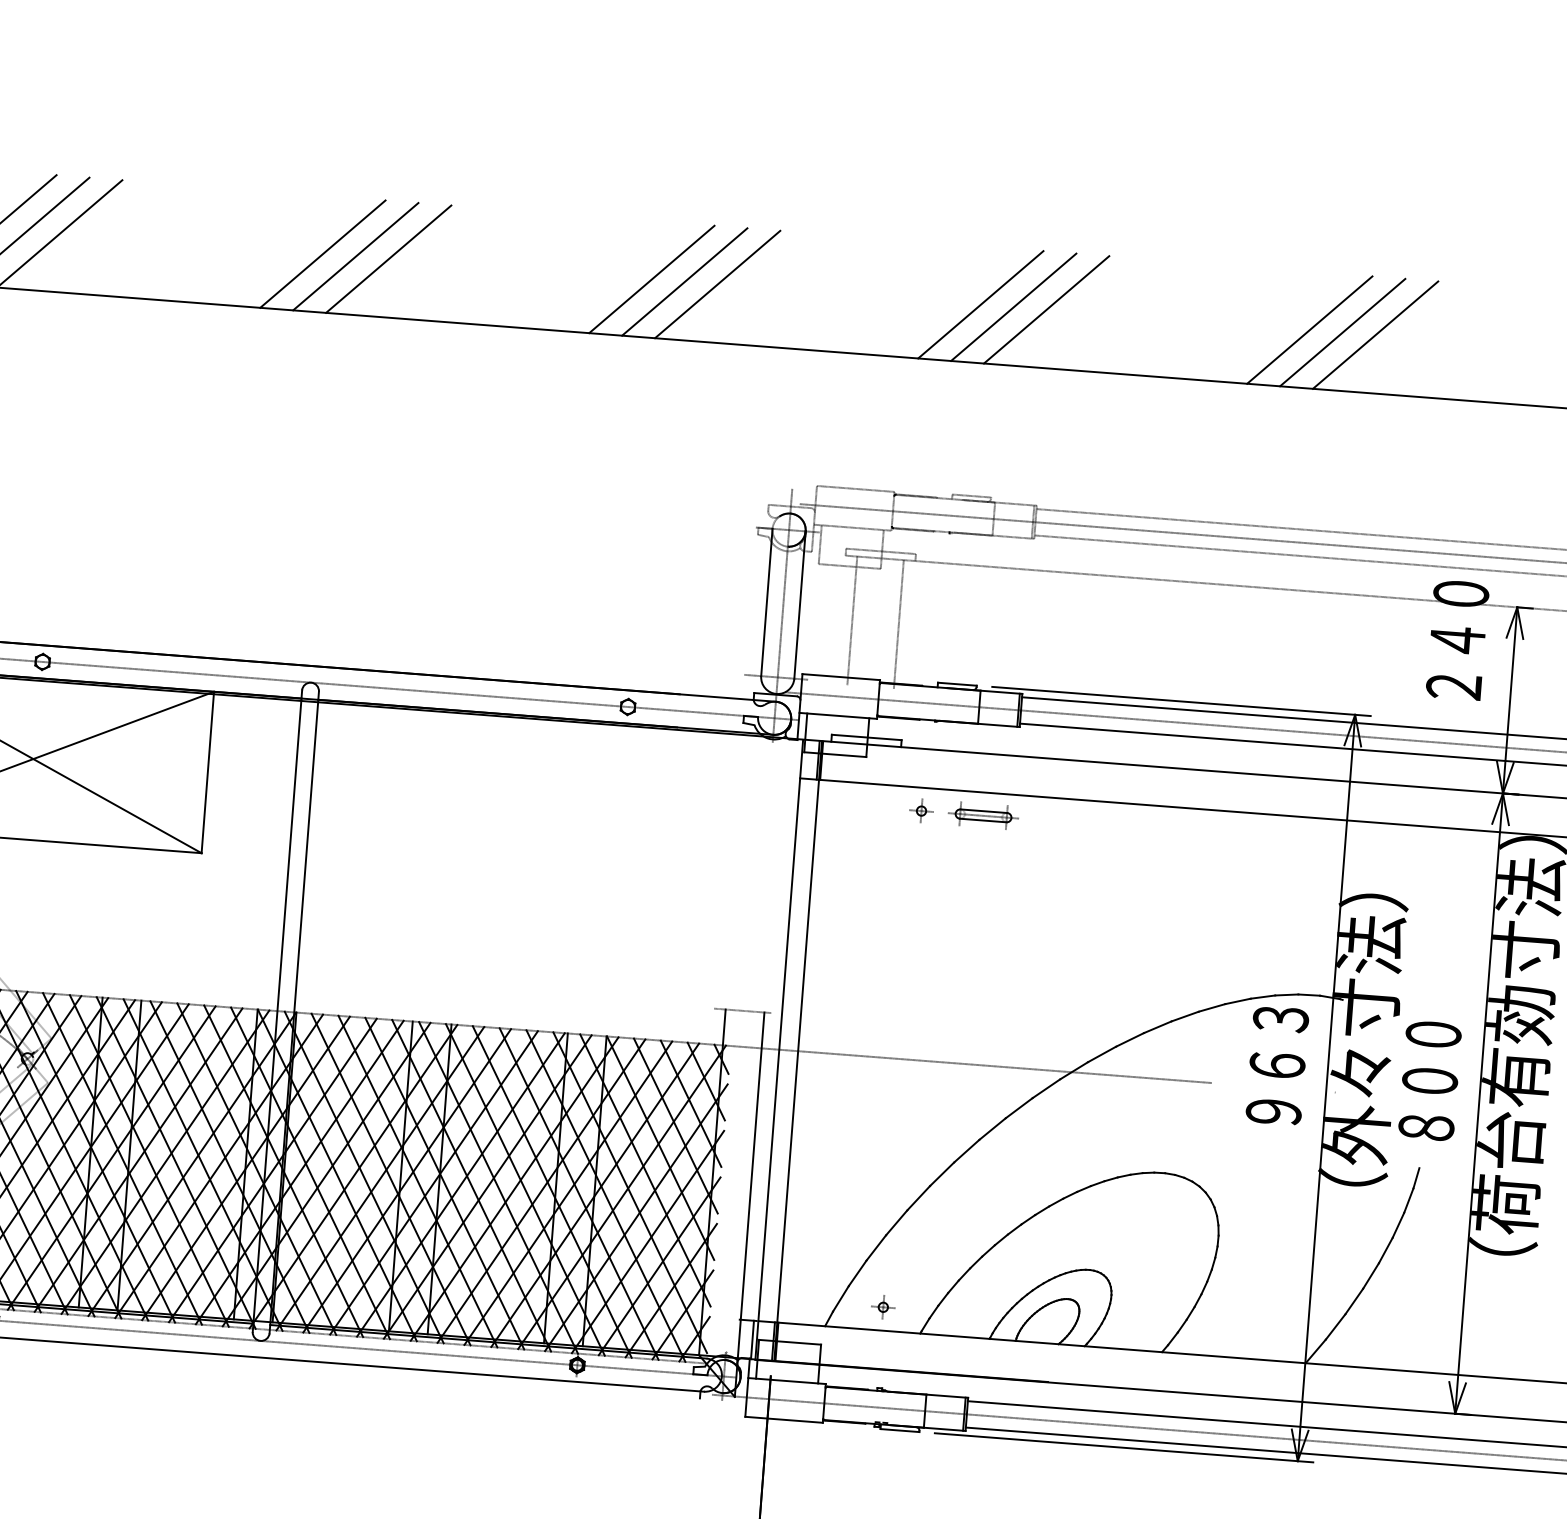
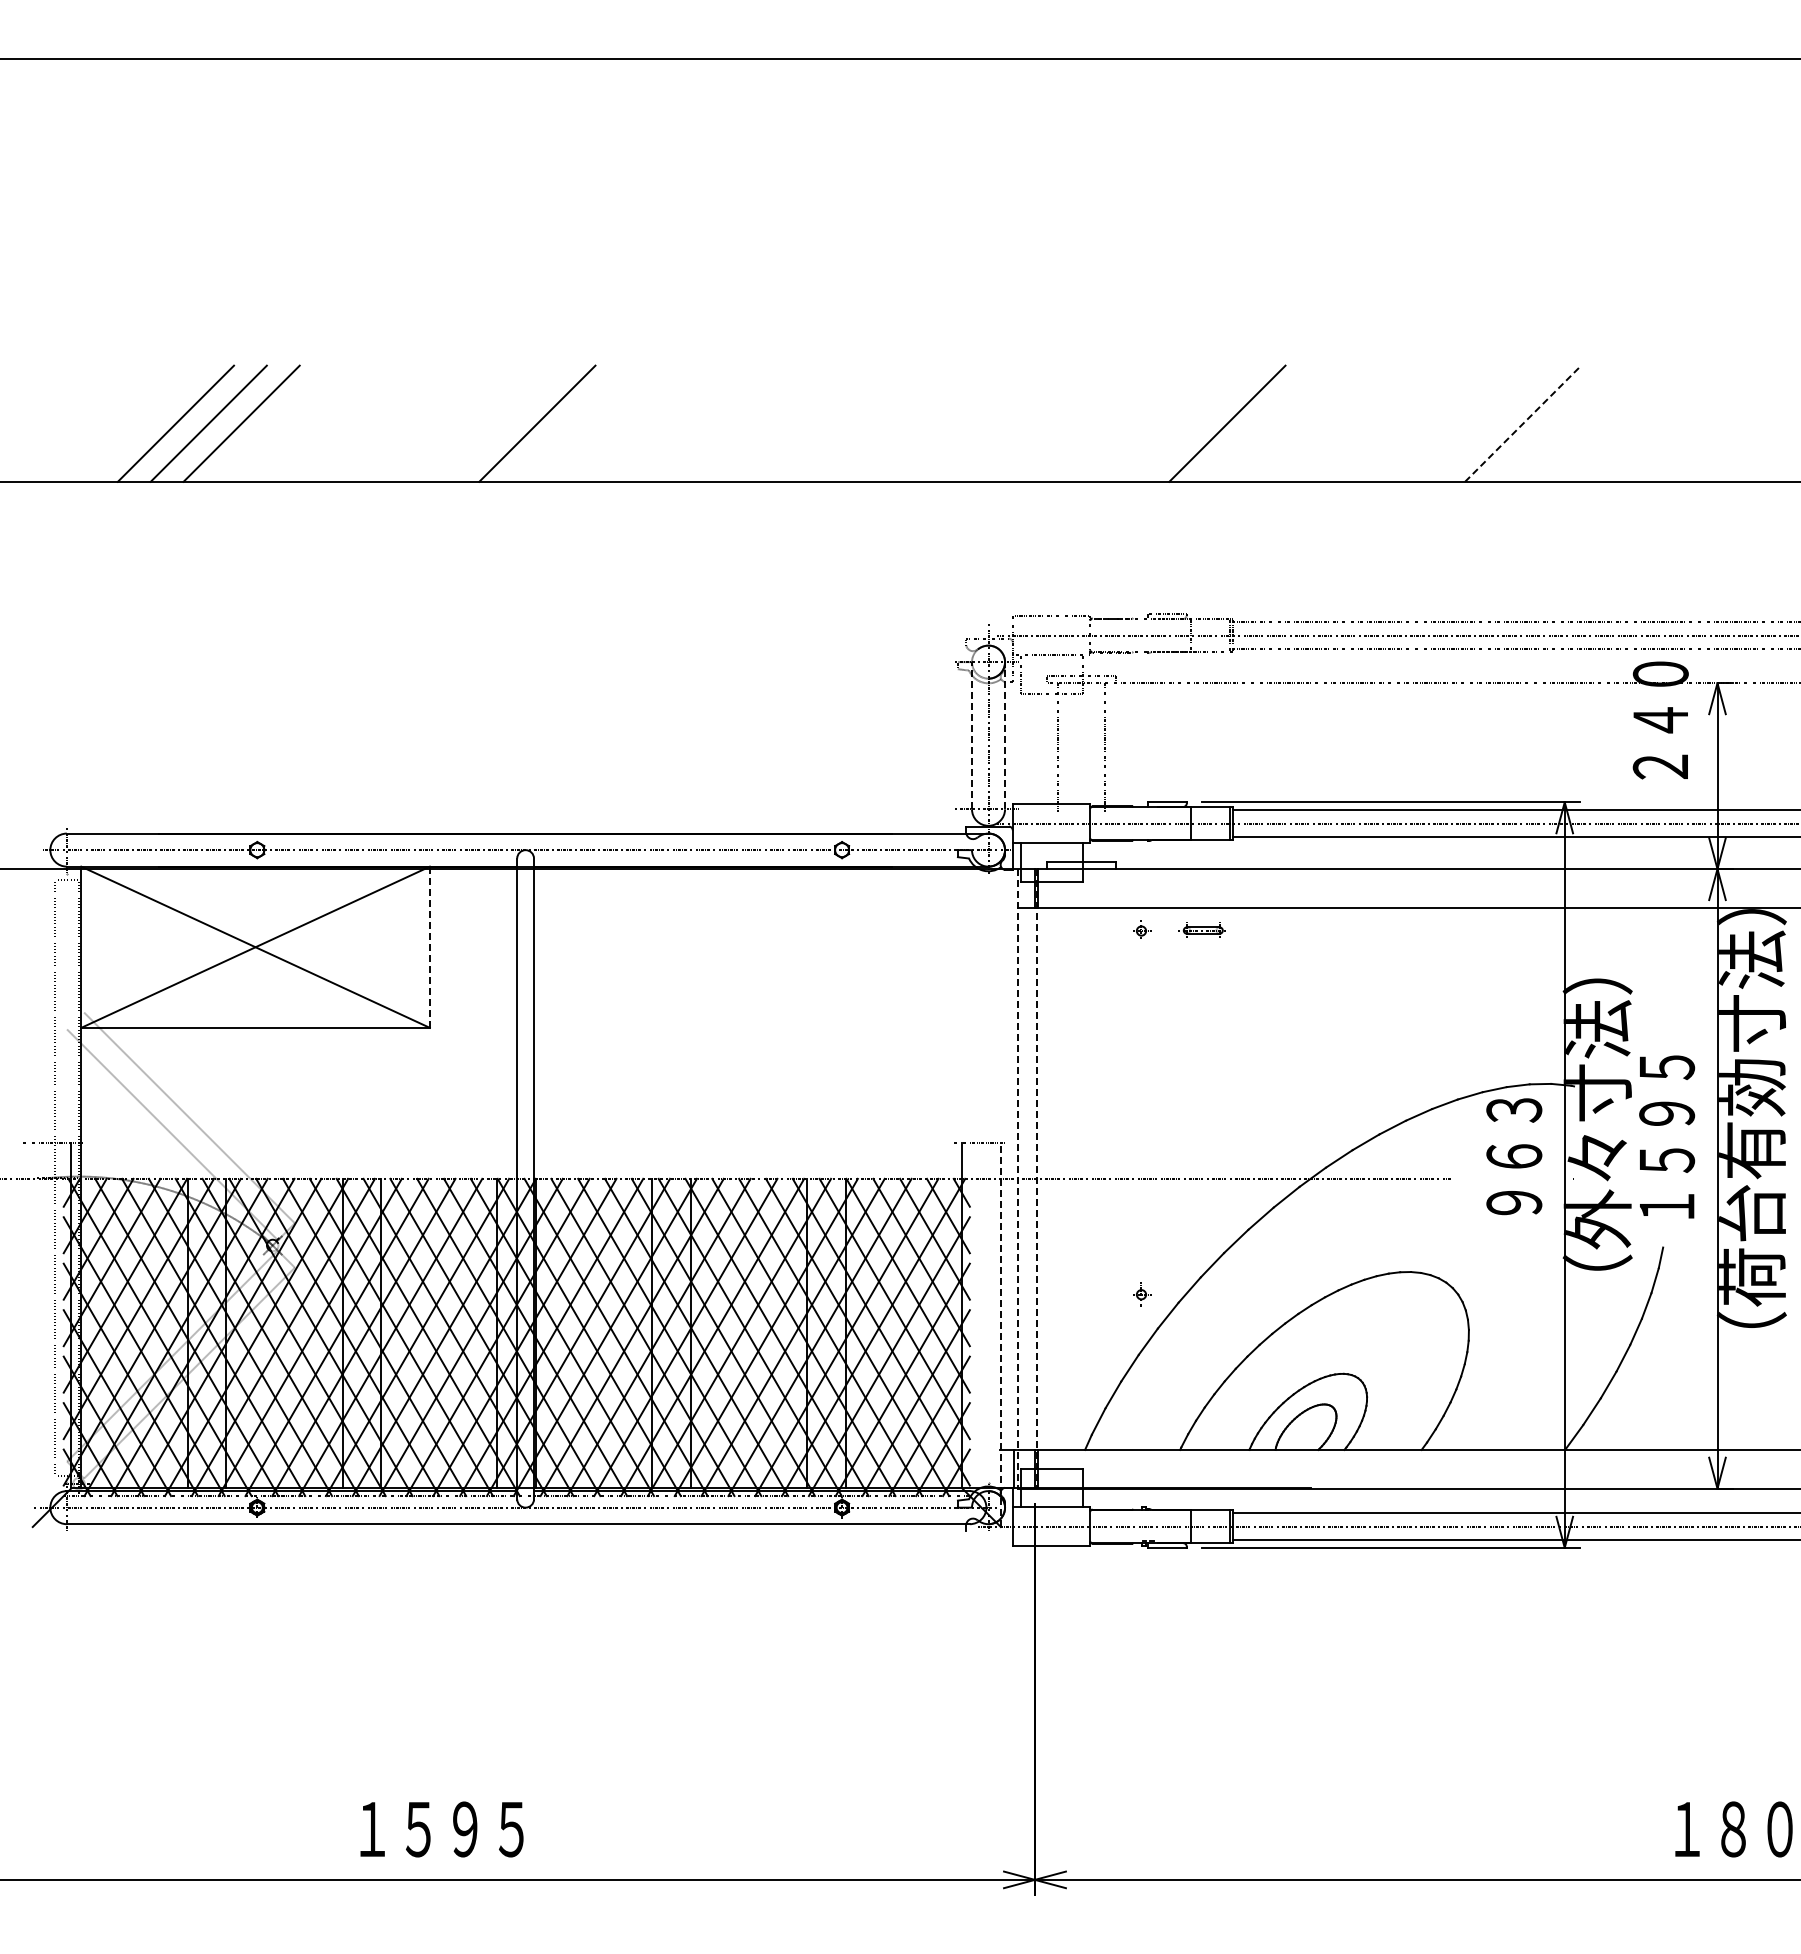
line: (322, 253) -> (504, 423), removed
line: (388, 258) -> (570, 423), removed
line: (652, 279) -> (833, 423), removed
line: (684, 281) -> (865, 423), removed
line: (717, 284) -> (898, 423), removed
line: (980, 304) -> (1161, 423), removed
line: (1013, 307) -> (1194, 423), removed
line: (1310, 329) -> (1490, 423), removed
line: (1343, 332) -> (1523, 423), solid -> dashed
line: (1375, 334) -> (1555, 423), removed
line: (766, 602) -> (971, 735), solid -> dashed
line: (800, 604) -> (1005, 735), solid -> dashed
line: (207, 772) -> (429, 947), solid -> dashed
part: (982, 814) -> (1202, 929), size x0.7
line: (779, 1050) -> (1018, 1179), solid -> dashed
line: (798, 1051) -> (1037, 1179), solid -> dashed
text: (1432, 1058) -> (1667, 1137), ８００ -> １５９５
line: (749, 1205) -> (1000, 1335), solid -> dashed
part: (884, 1307) -> (1142, 1294), moved

